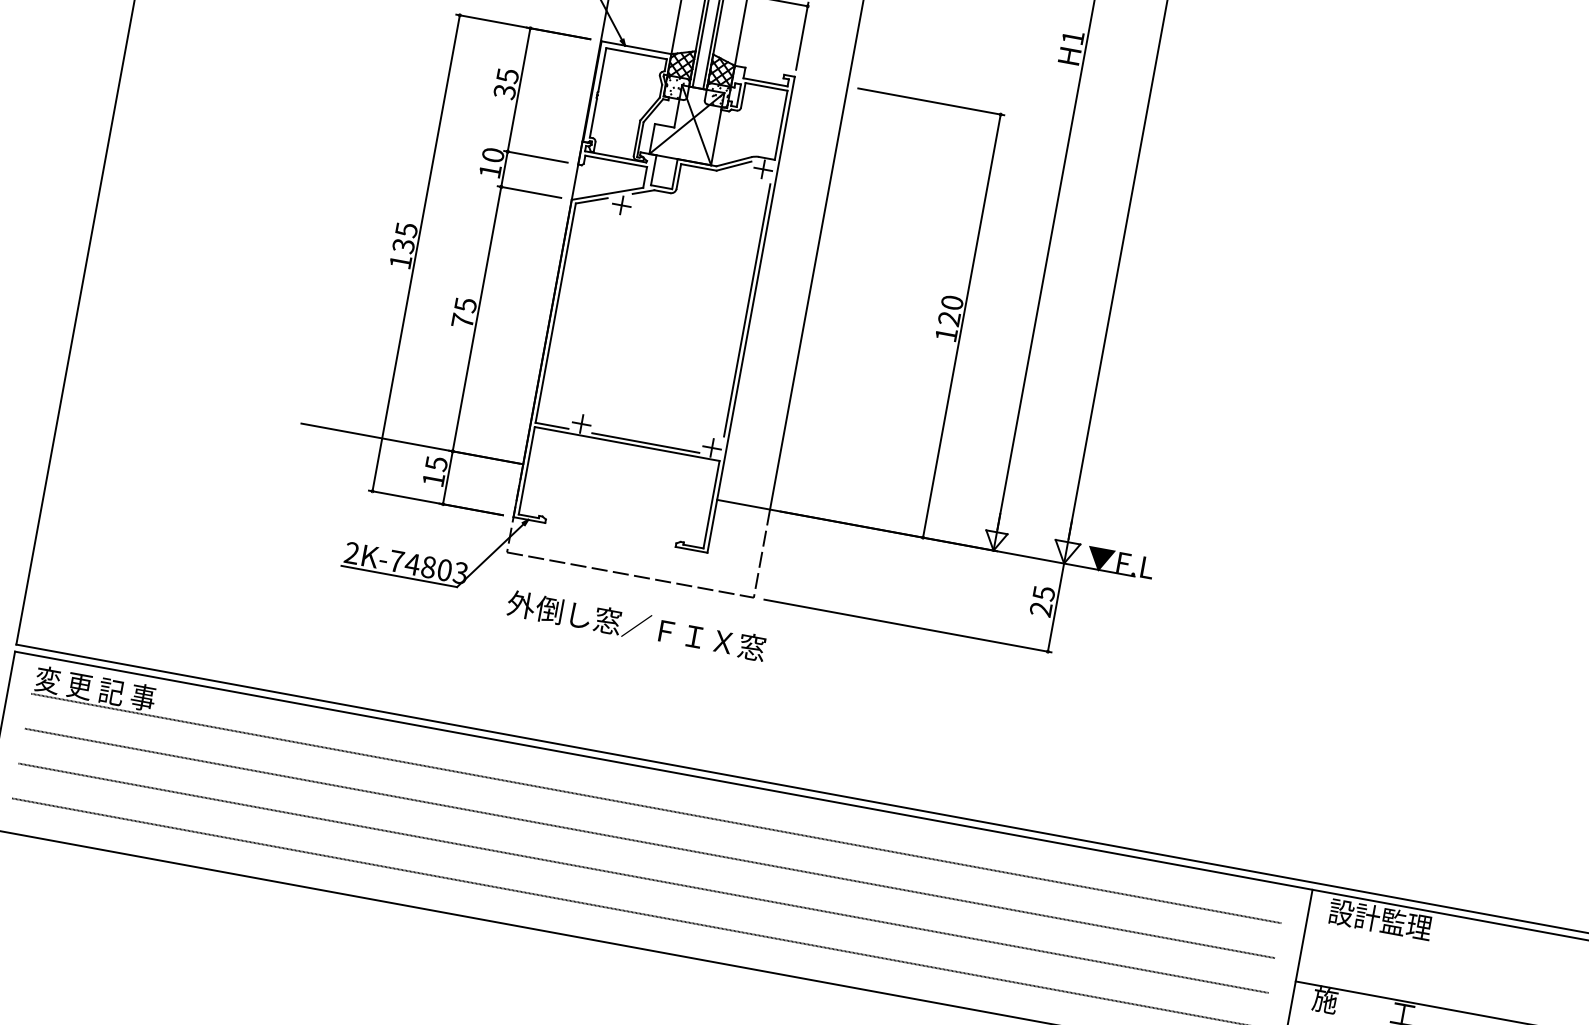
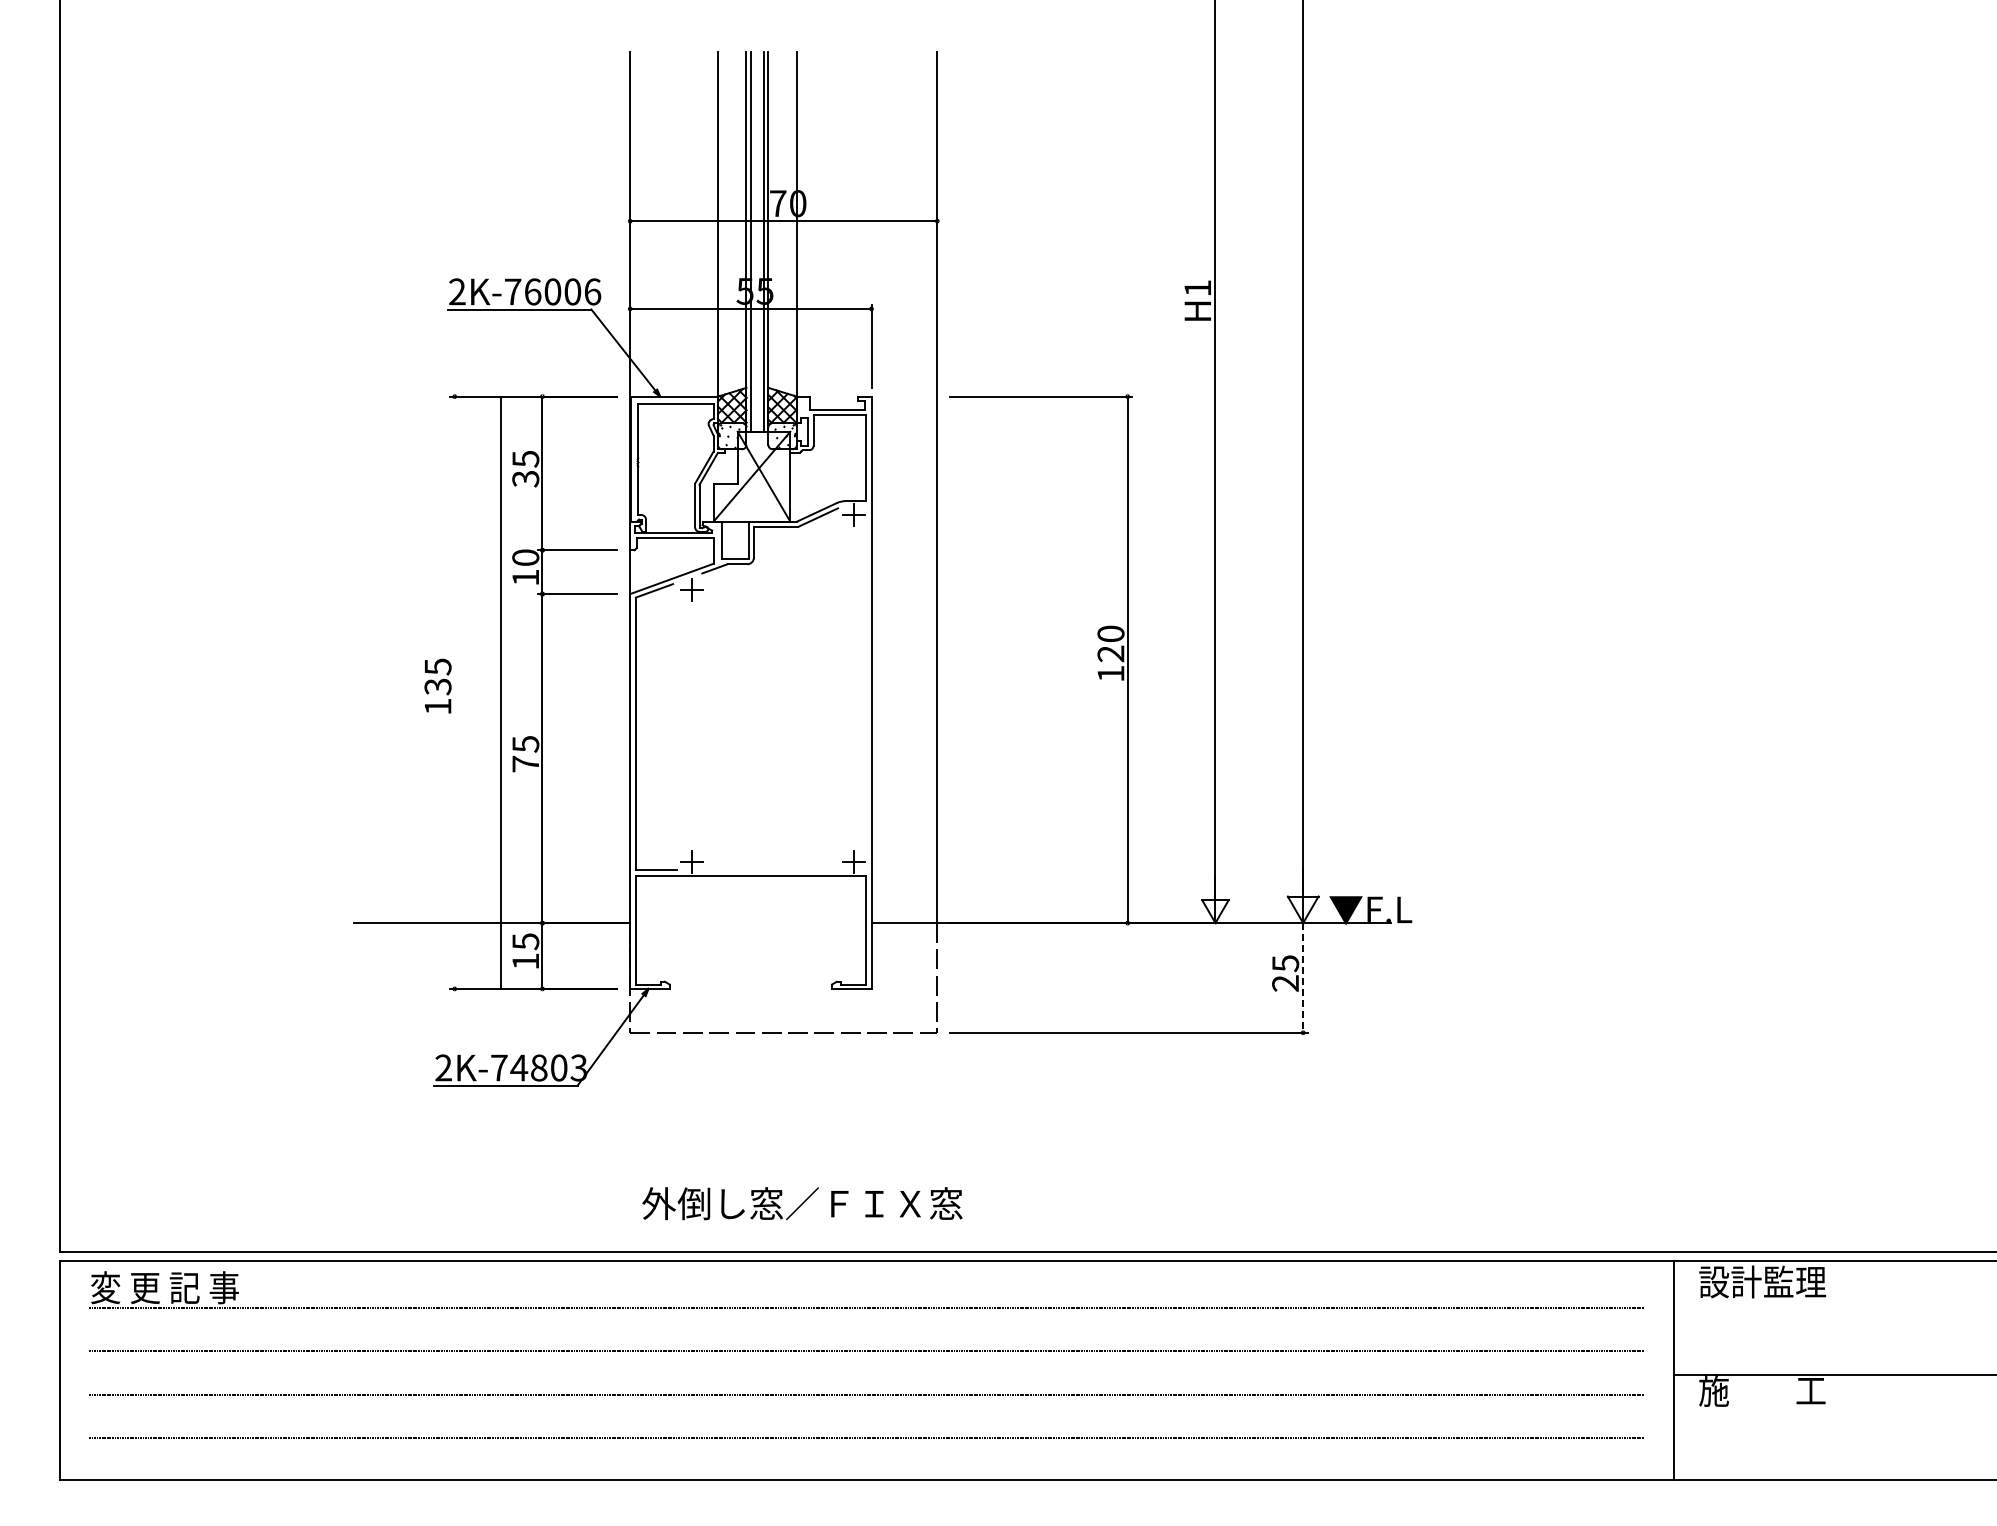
line: (416, 253) -> (500, 692), moved
line: (746, 310) -> (865, 688), removed
line: (645, 442) -> (772, 870), removed
line: (1056, 607) -> (1303, 977), solid -> dashed
text: (636, 625) -> (802, 1203), moved

